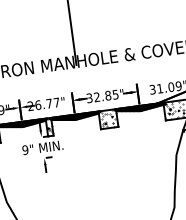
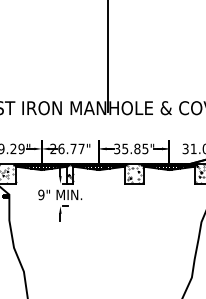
text: (97, 96) -> (125, 148), 32.85" -> 35.85"

